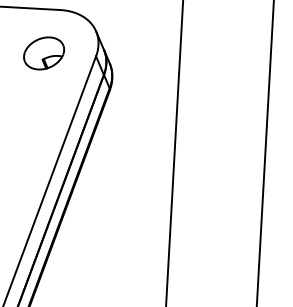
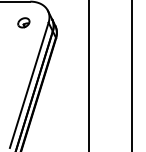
part: (43, 52) -> (23, 22), size x0.6

